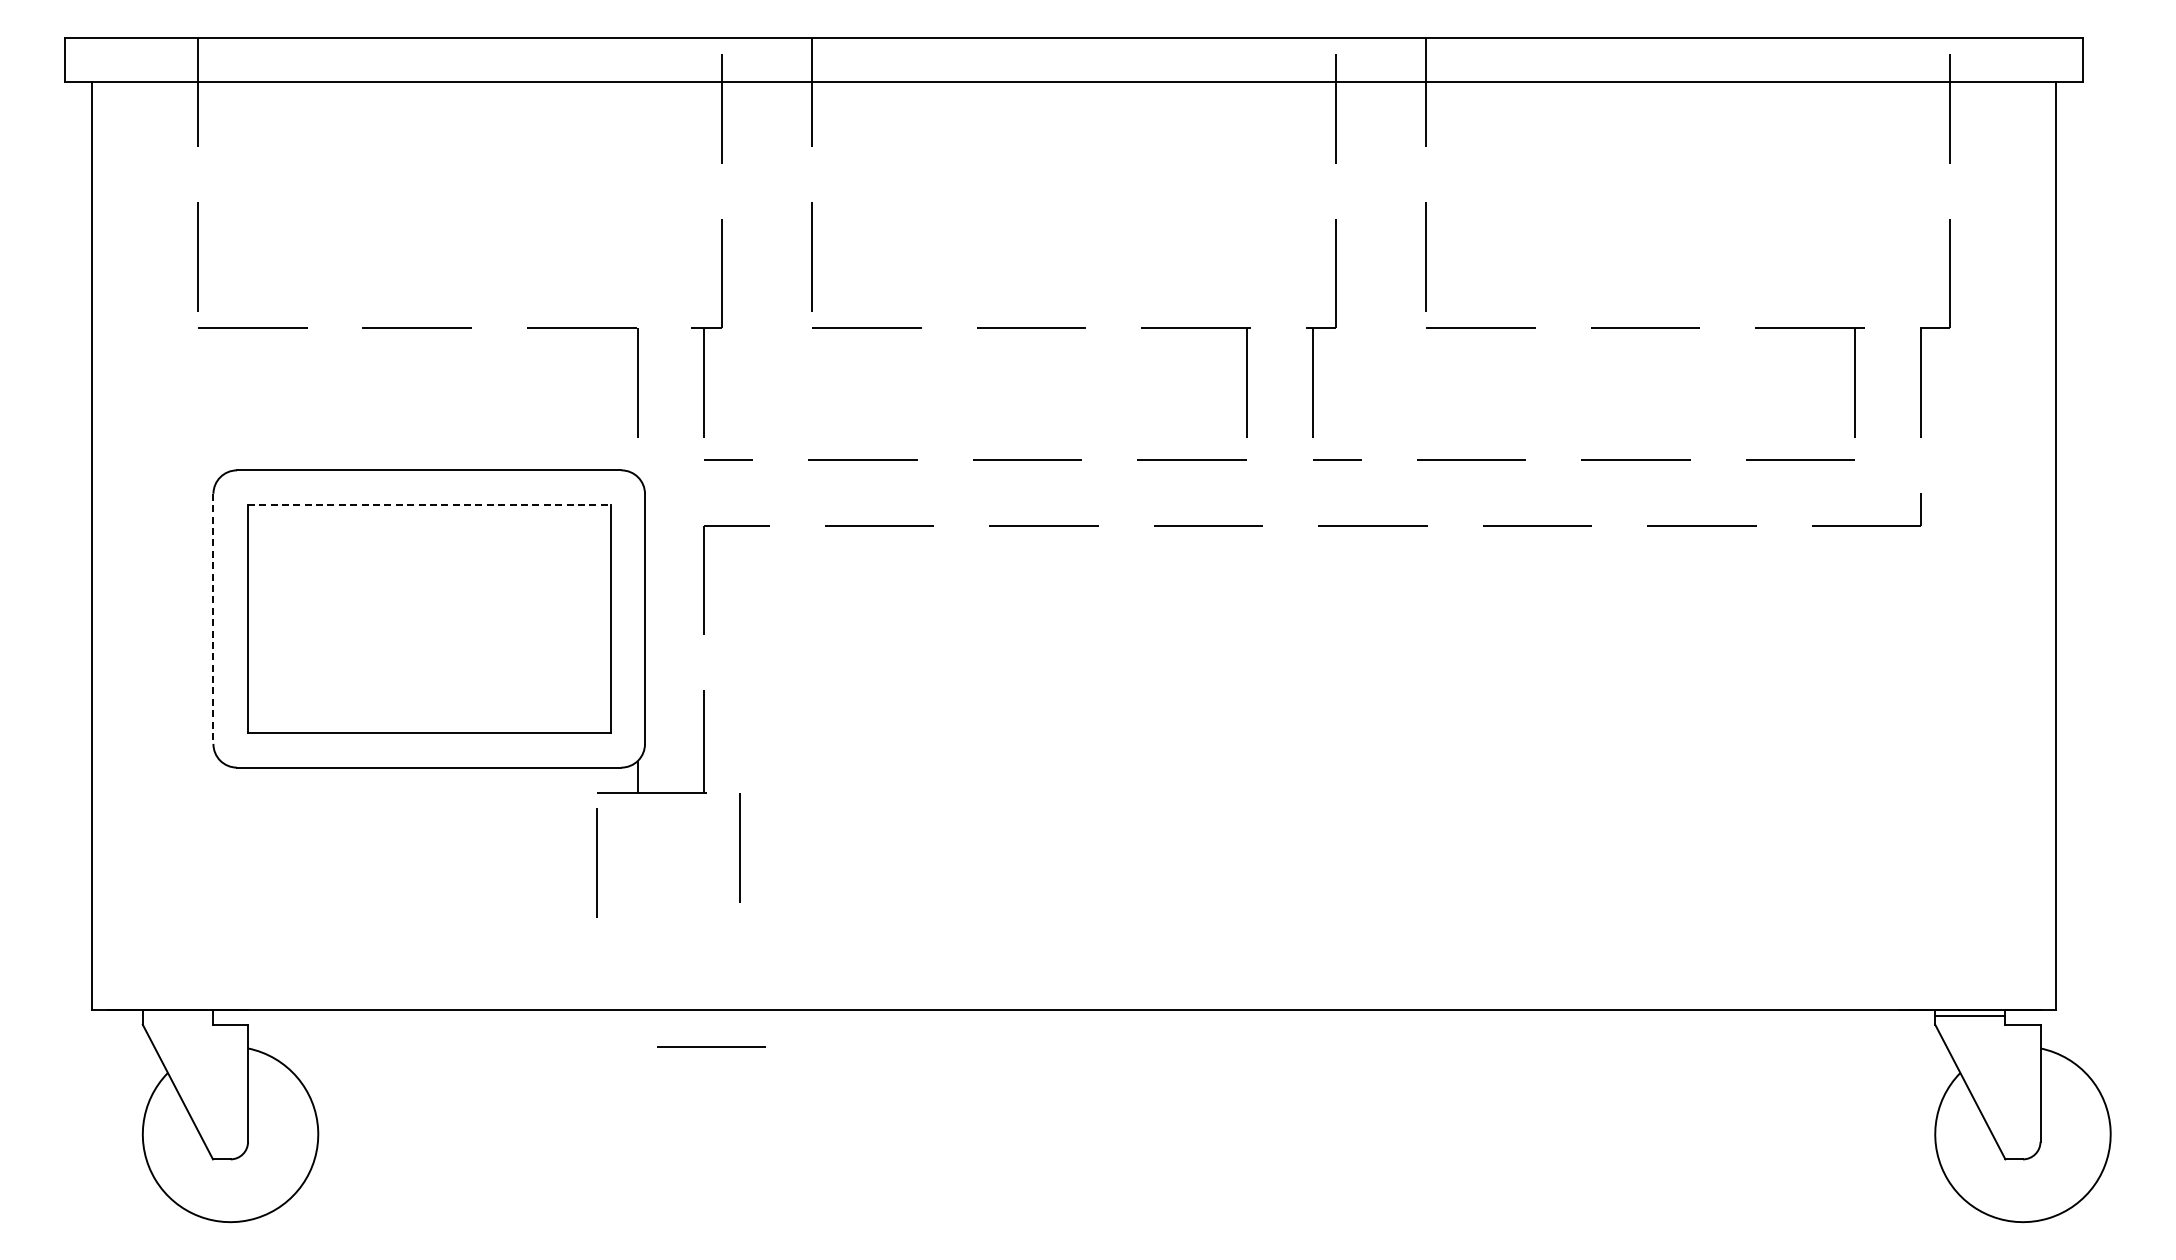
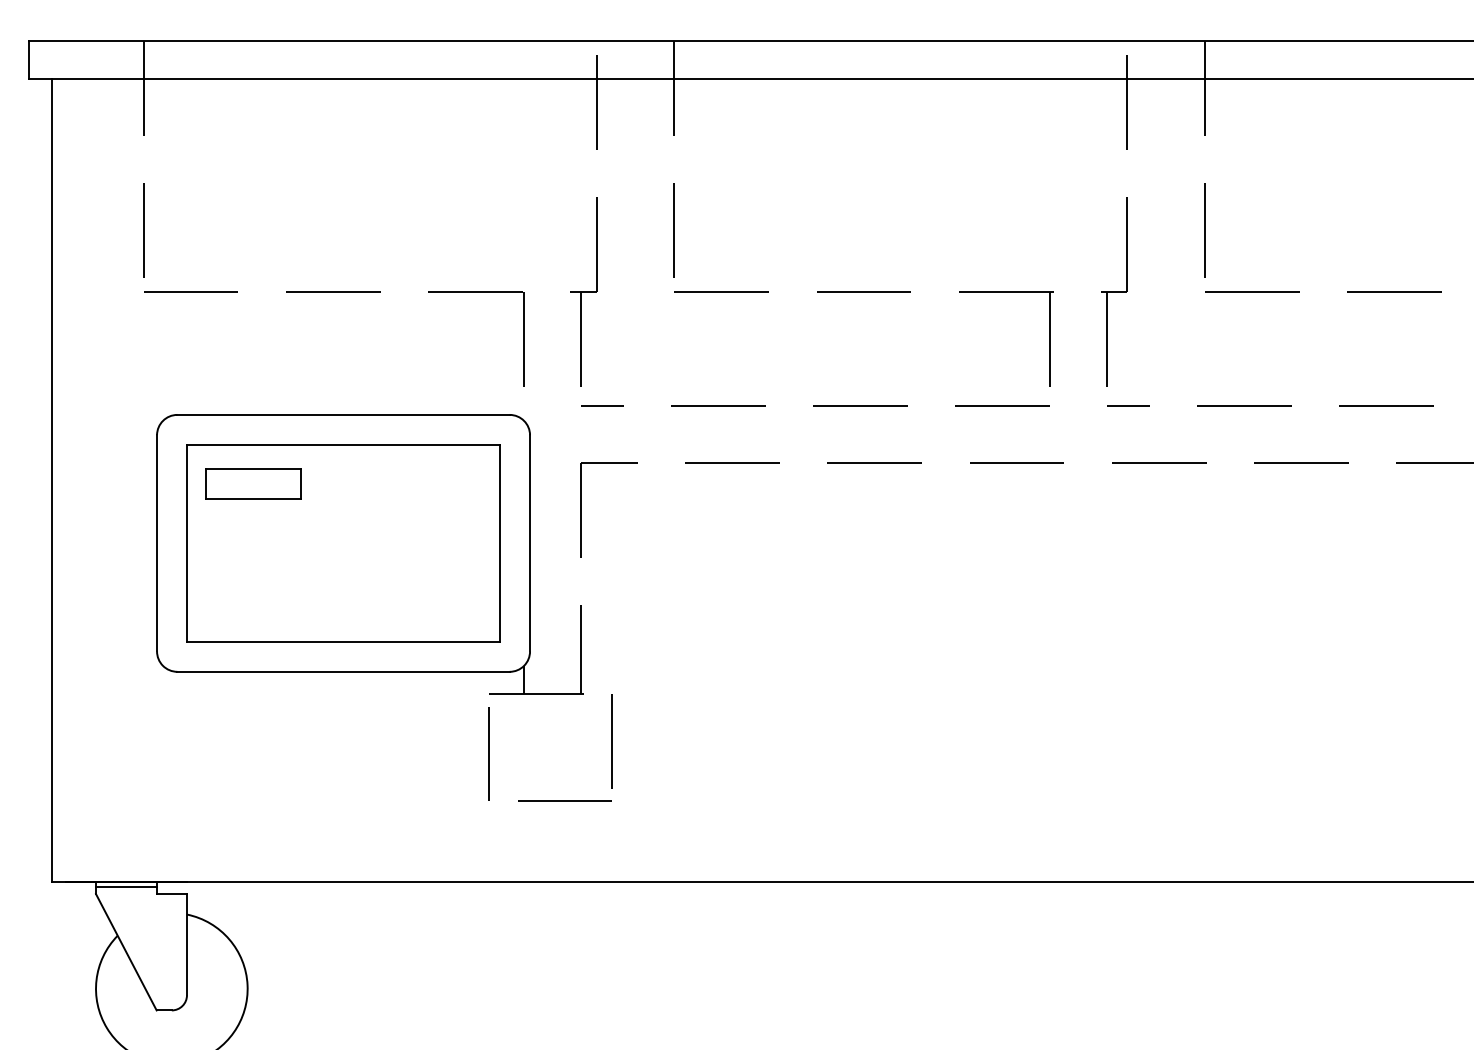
line: (429, 504) -> (343, 444), dashed -> solid
part: (324, 550) -> (253, 484), added
line: (213, 619) -> (157, 543), dashed -> solid
line: (177, 1016) -> (125, 886), added
line: (711, 1046) -> (565, 801), moved

